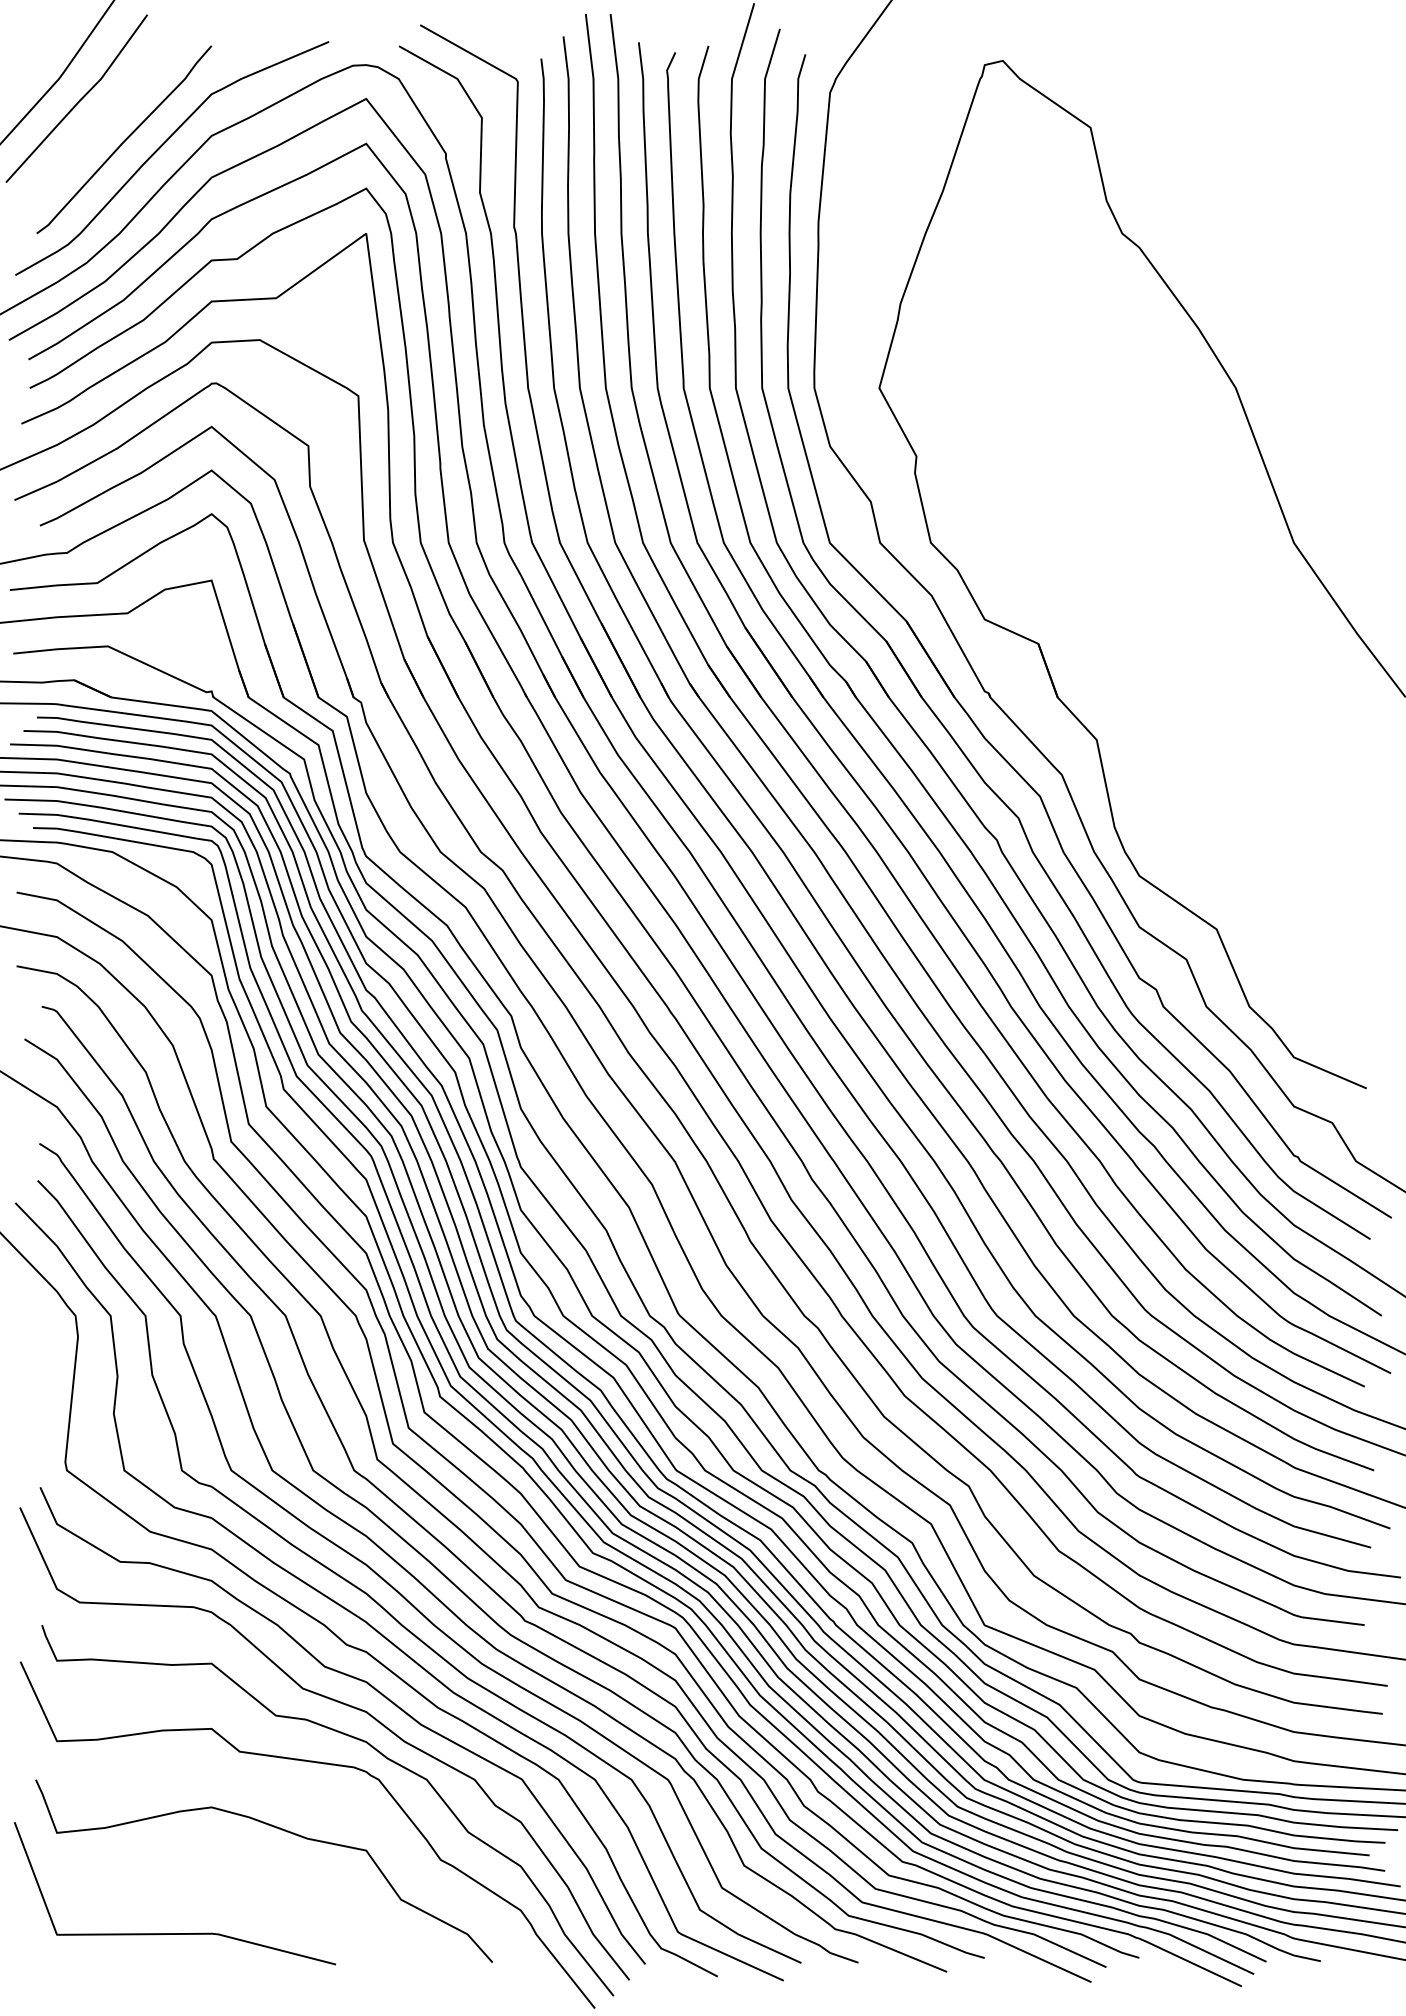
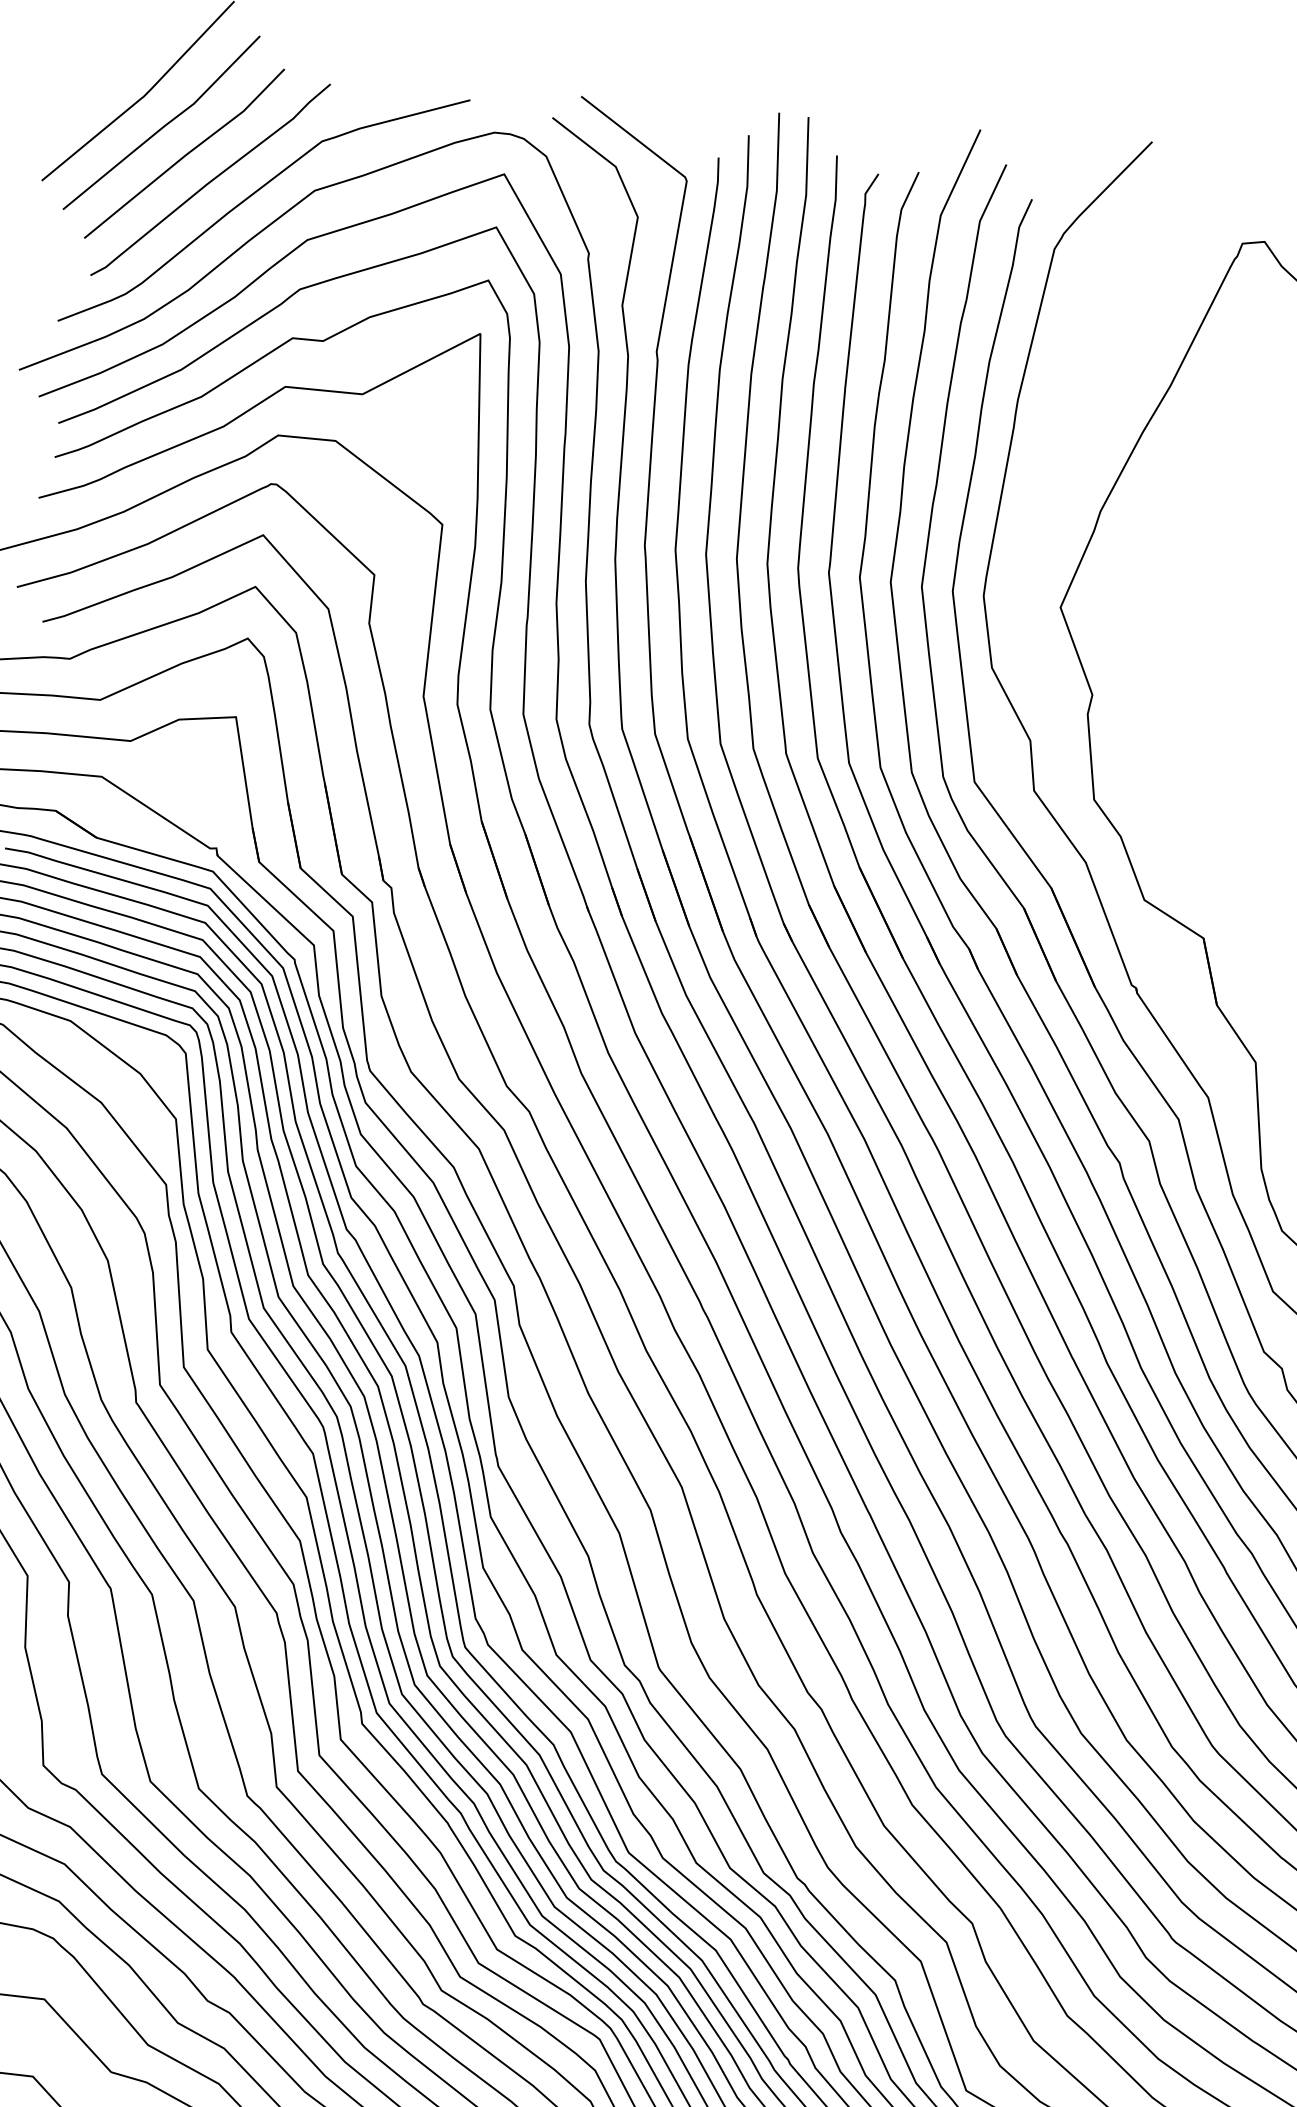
line: (100, 121) -> (185, 154), added

